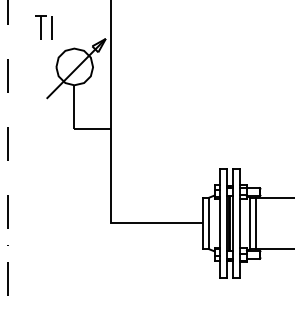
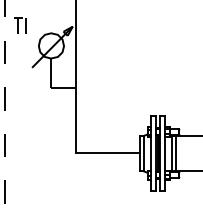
part: (44, 27) -> (20, 25), moved

